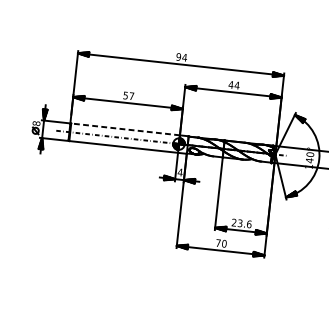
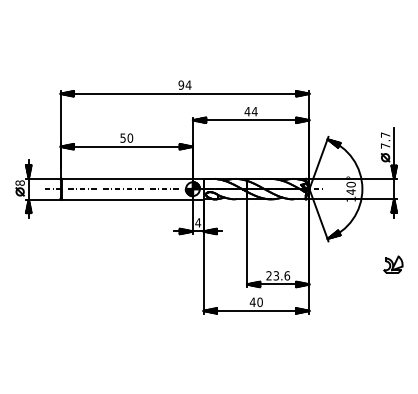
text: (131, 95) -> (130, 137), 57 -> 50
line: (125, 129) -> (127, 178), dashed -> solid
text: (218, 242) -> (252, 301), 70 -> 40

